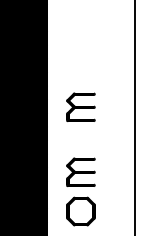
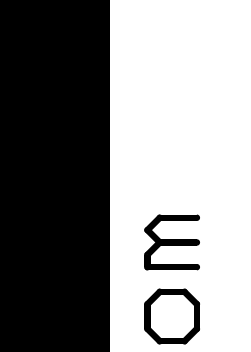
part: (80, 106) -> (171, 117), removed

